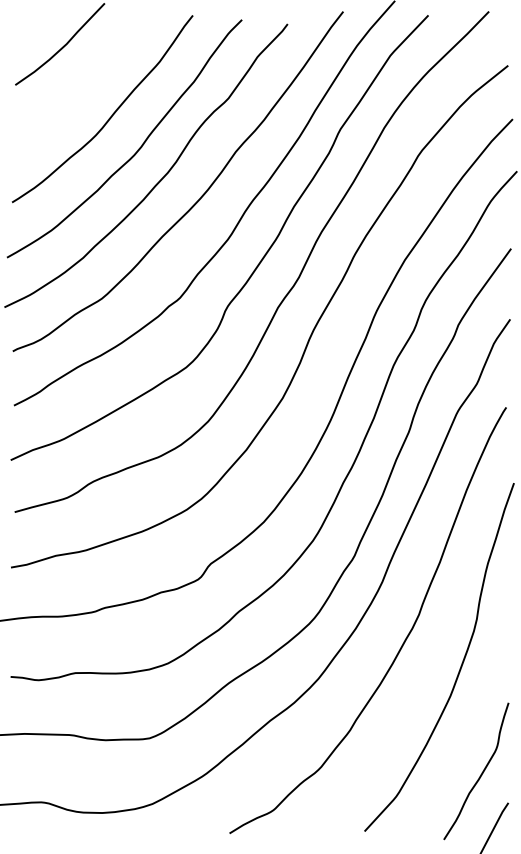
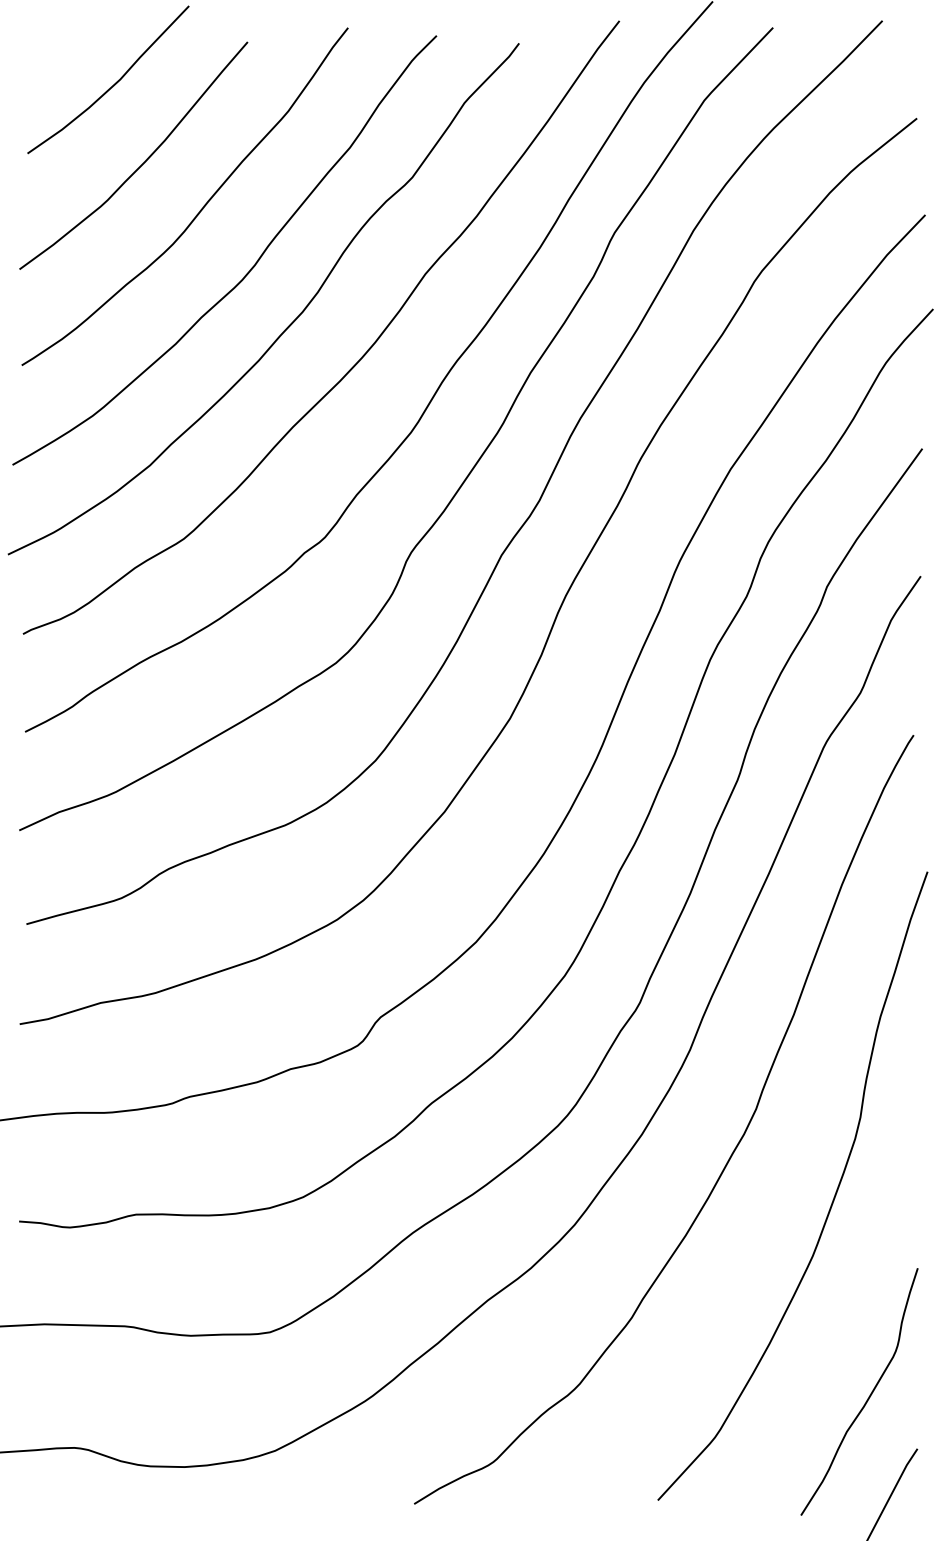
curve: (78, 90) -> (141, 163), added

